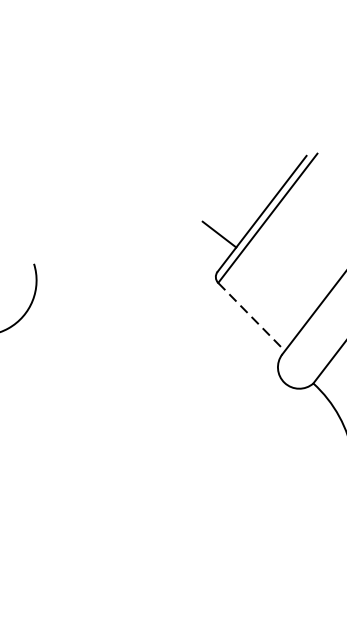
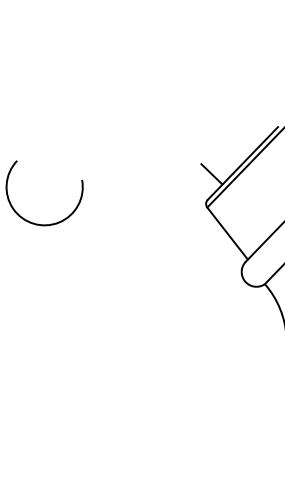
line: (251, 316) -> (227, 233), dashed -> solid

